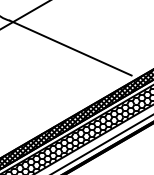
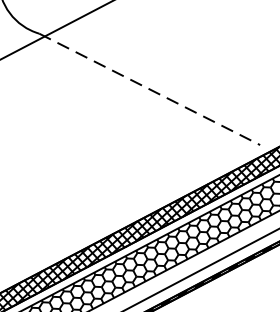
line: (70, 48) -> (149, 90), solid -> dashed

